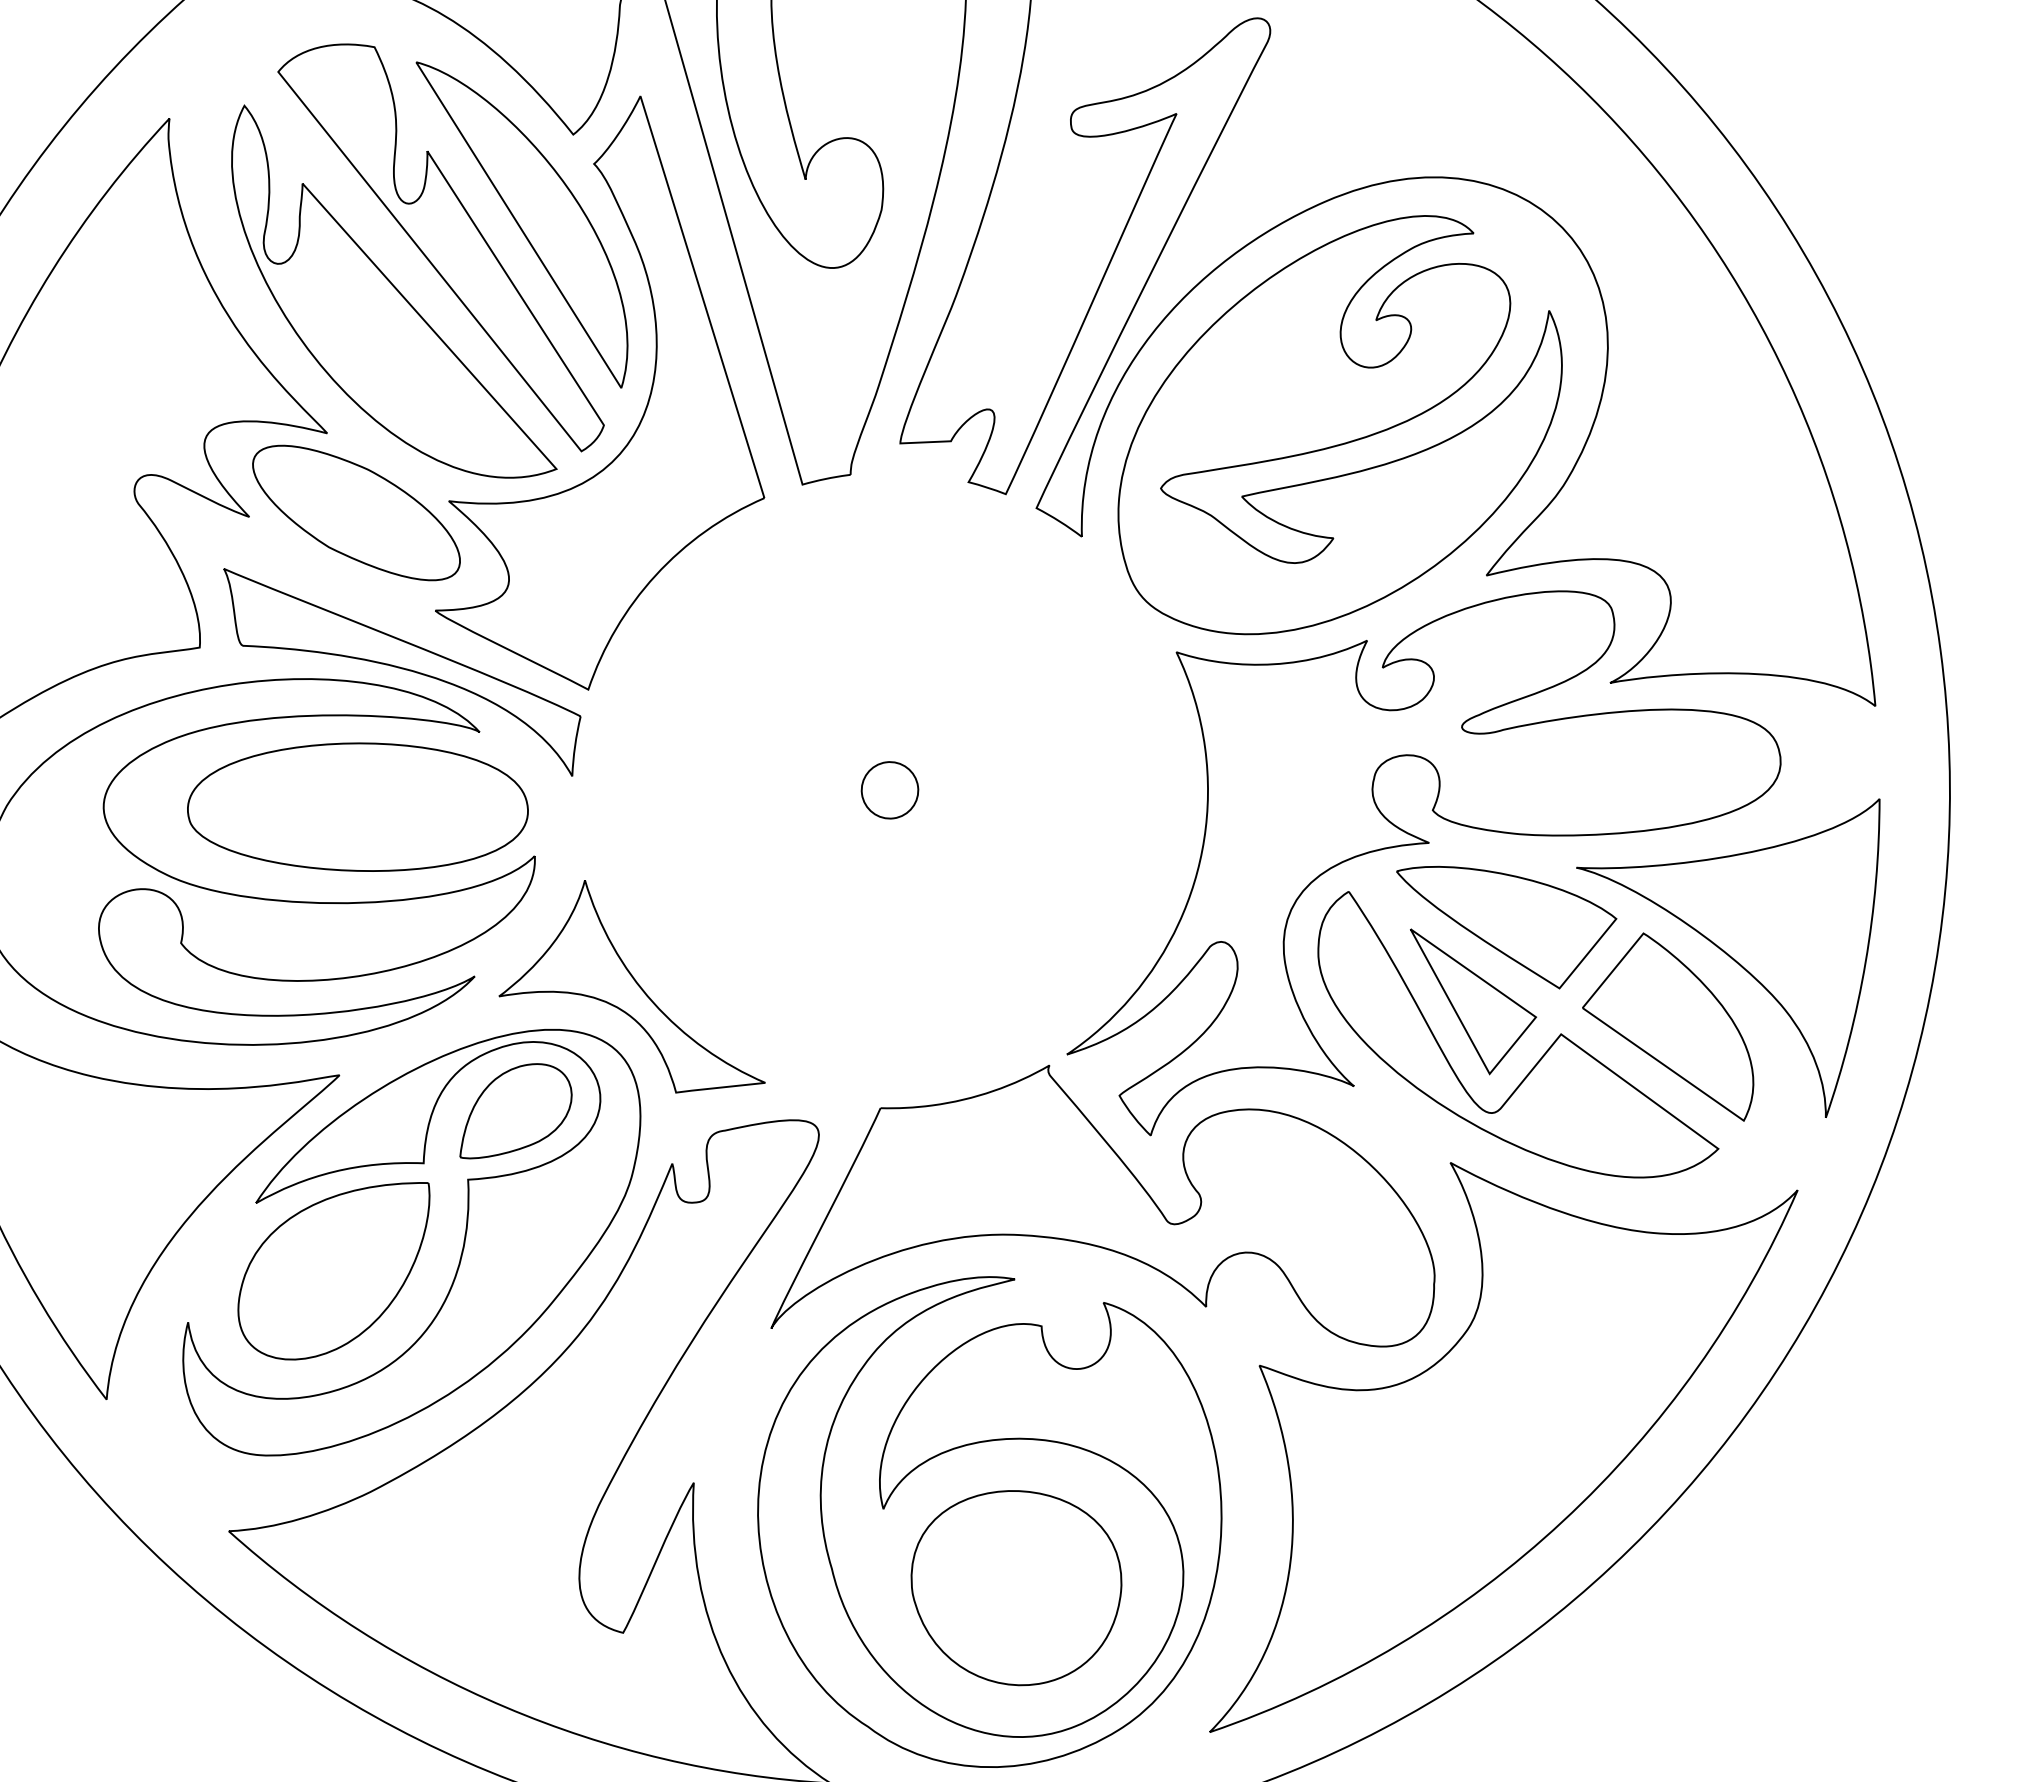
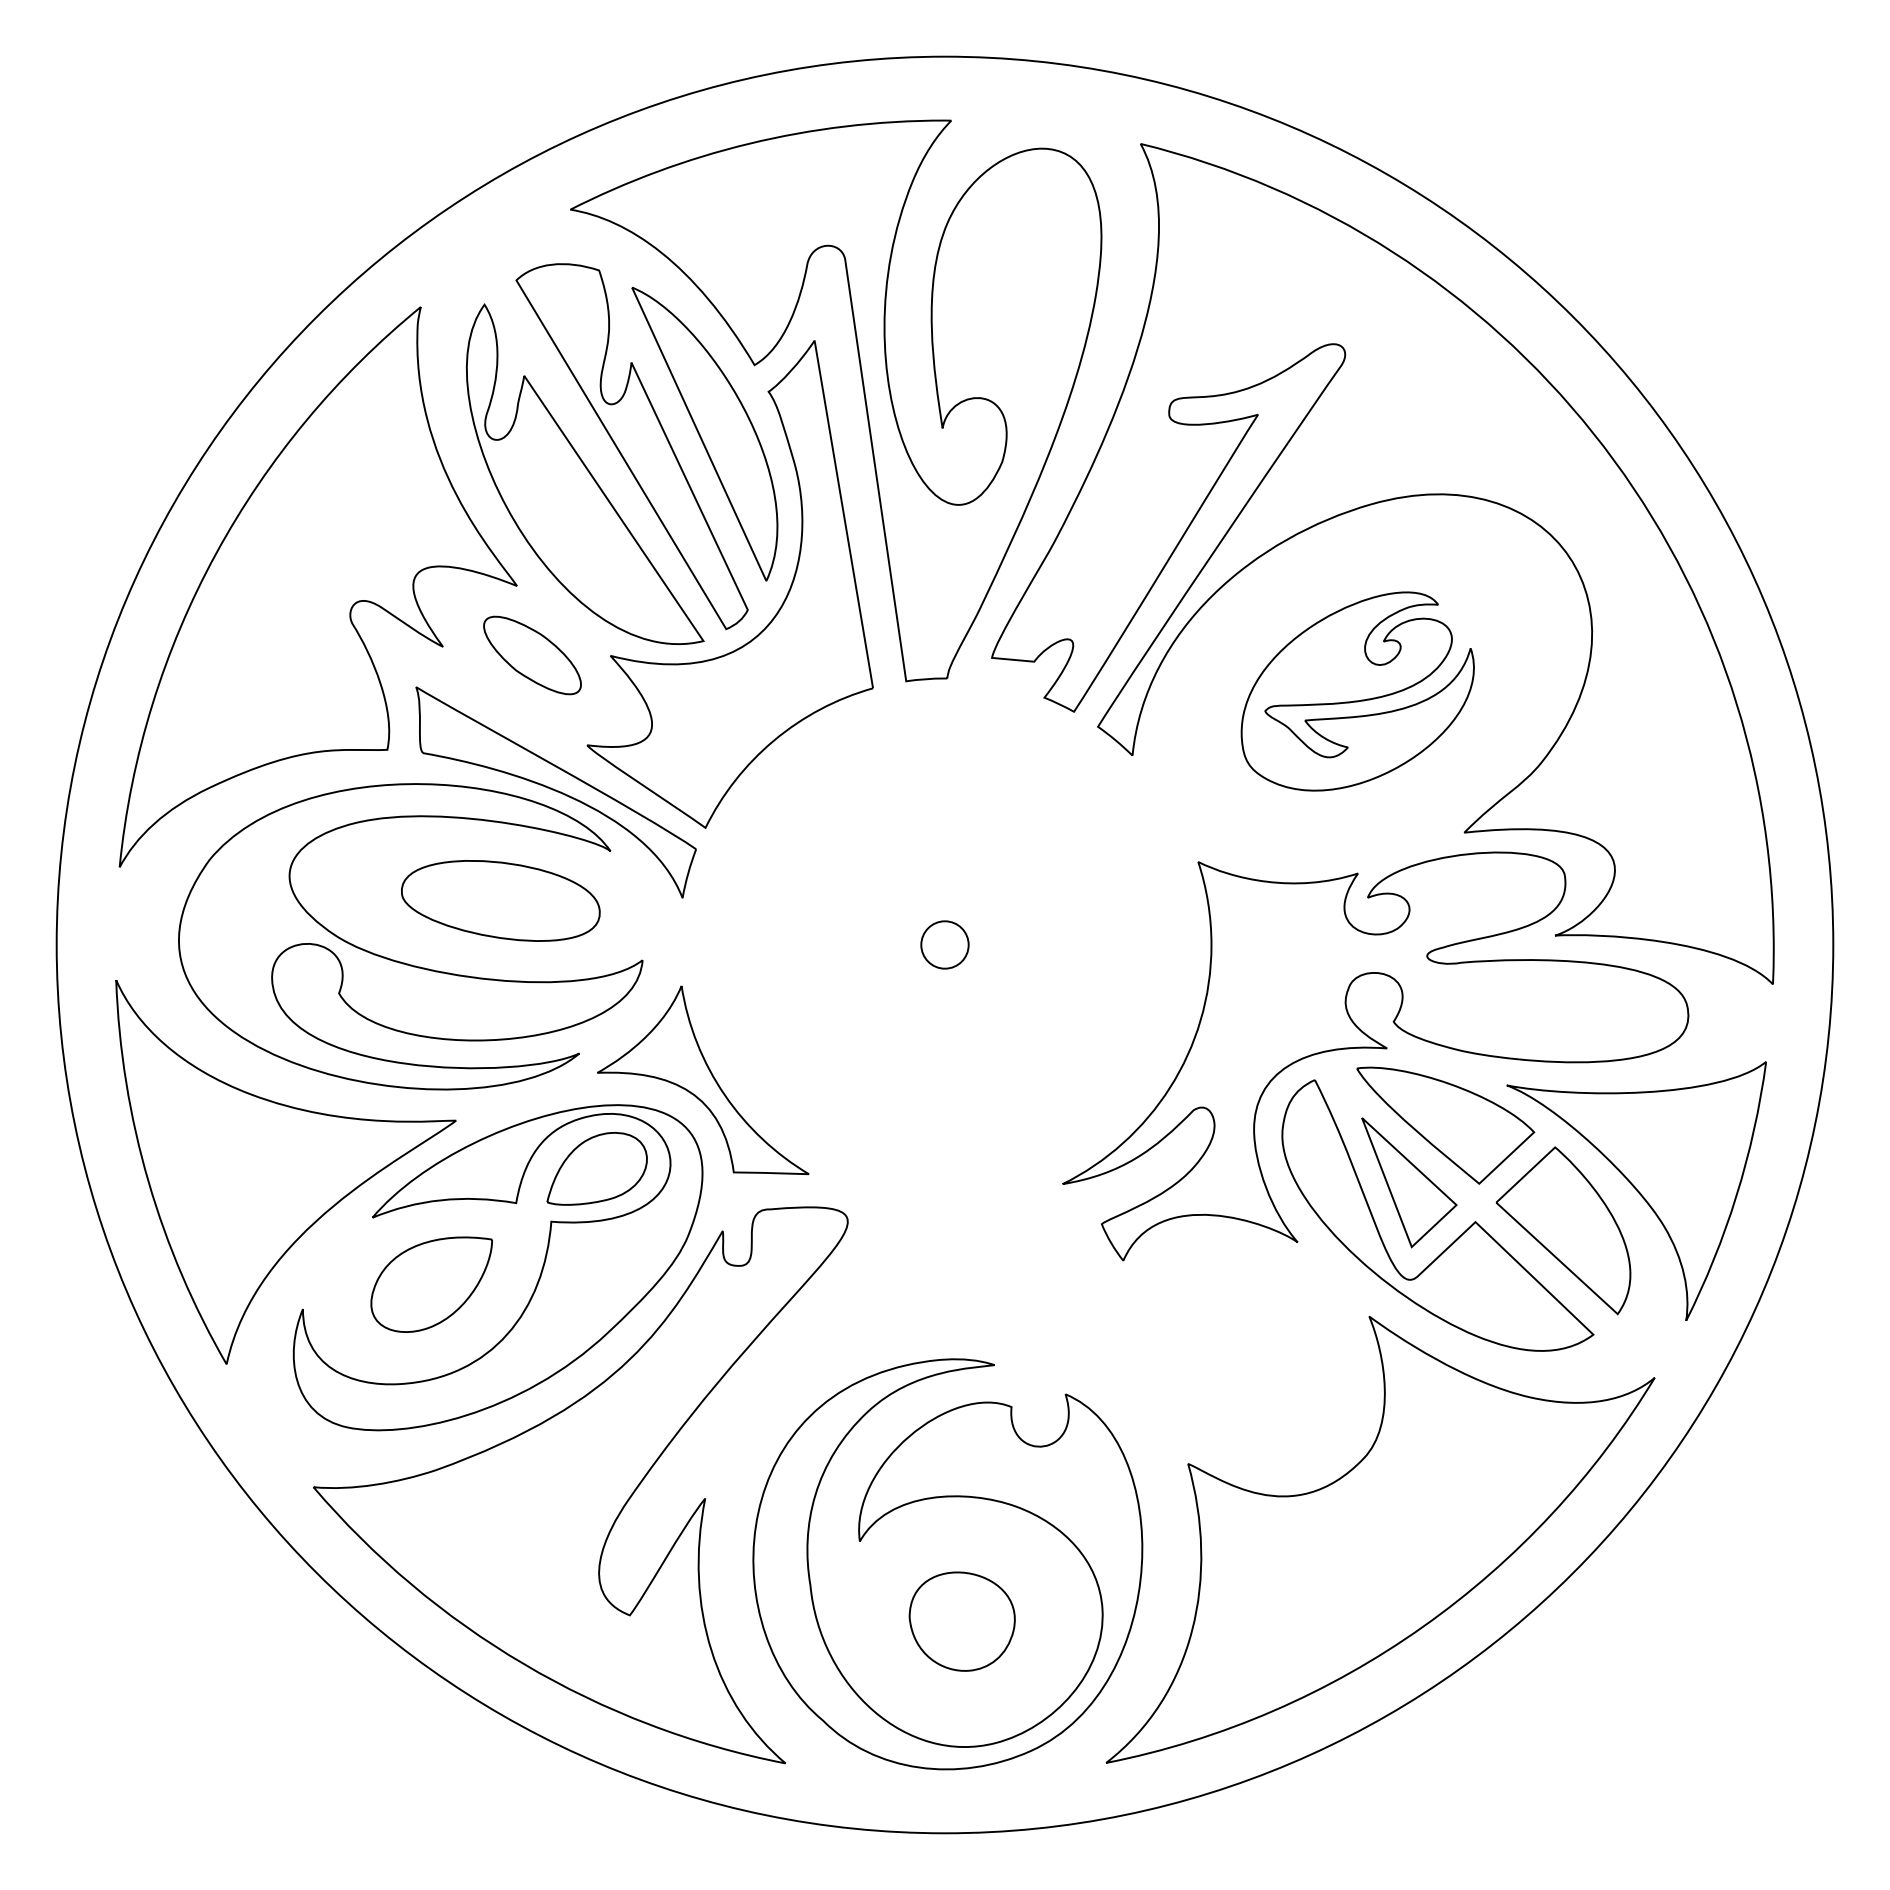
part: (1337, 425) -> (1357, 691), size x0.6
part: (356, 513) -> (532, 655), size x0.6
part: (357, 807) -> (500, 900), size x0.7
part: (1092, 1222) -> (1065, 1326), removed
part: (336, 1272) -> (431, 1284), size x0.7
part: (1016, 1587) -> (961, 1621), size x0.6

